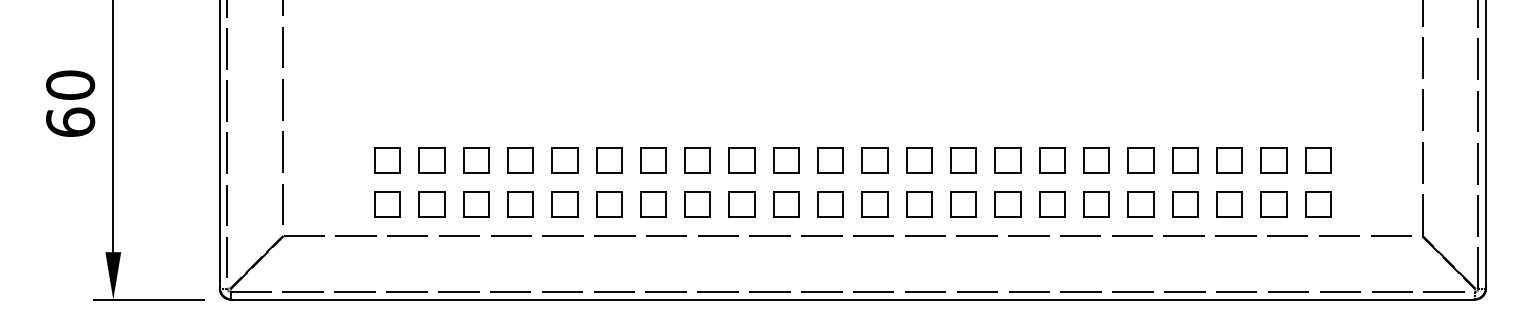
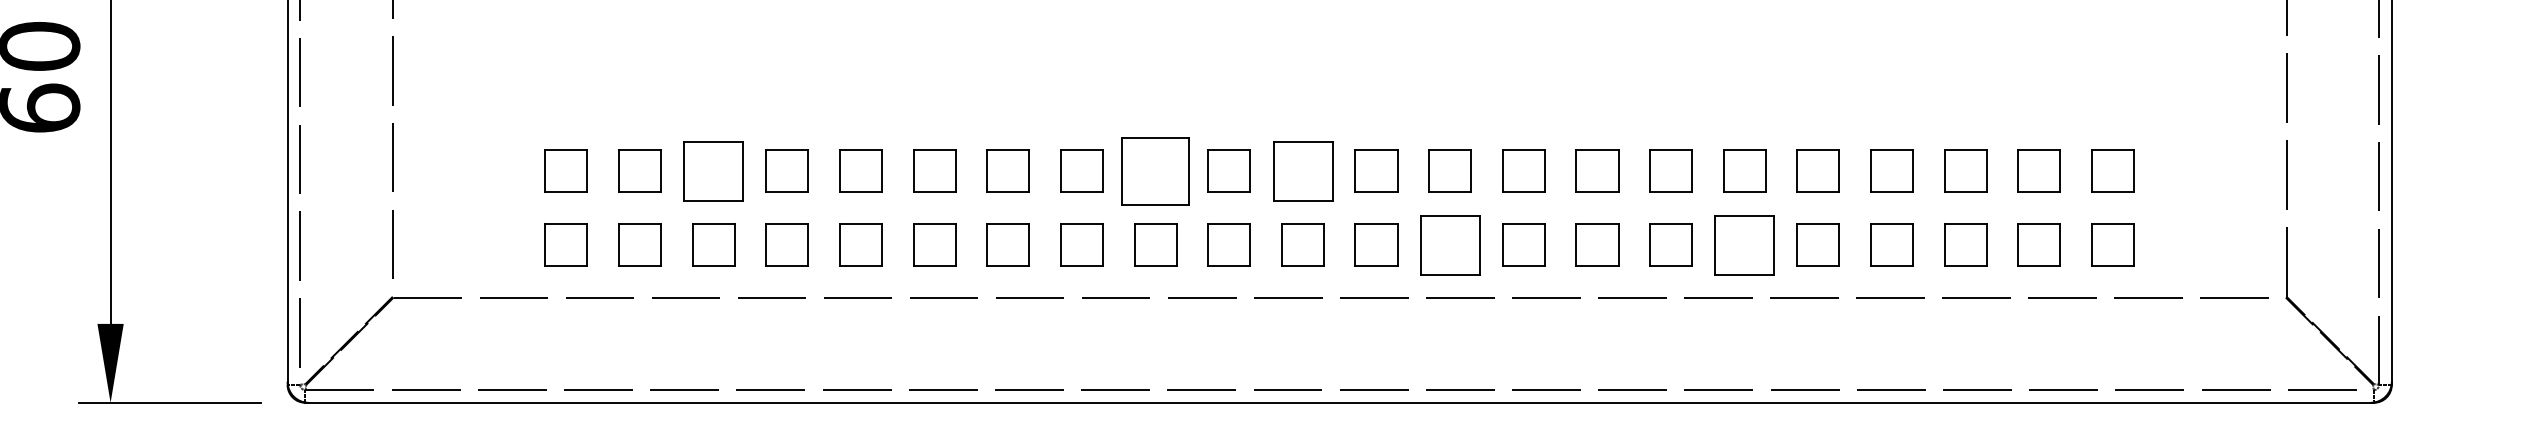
part: (476, 160) -> (714, 171), size x1.4
part: (741, 160) -> (1154, 171), size x1.6
part: (830, 160) -> (1302, 171), size x1.4
part: (919, 204) -> (1450, 244), size x1.4
part: (1096, 204) -> (1744, 244), size x1.4

